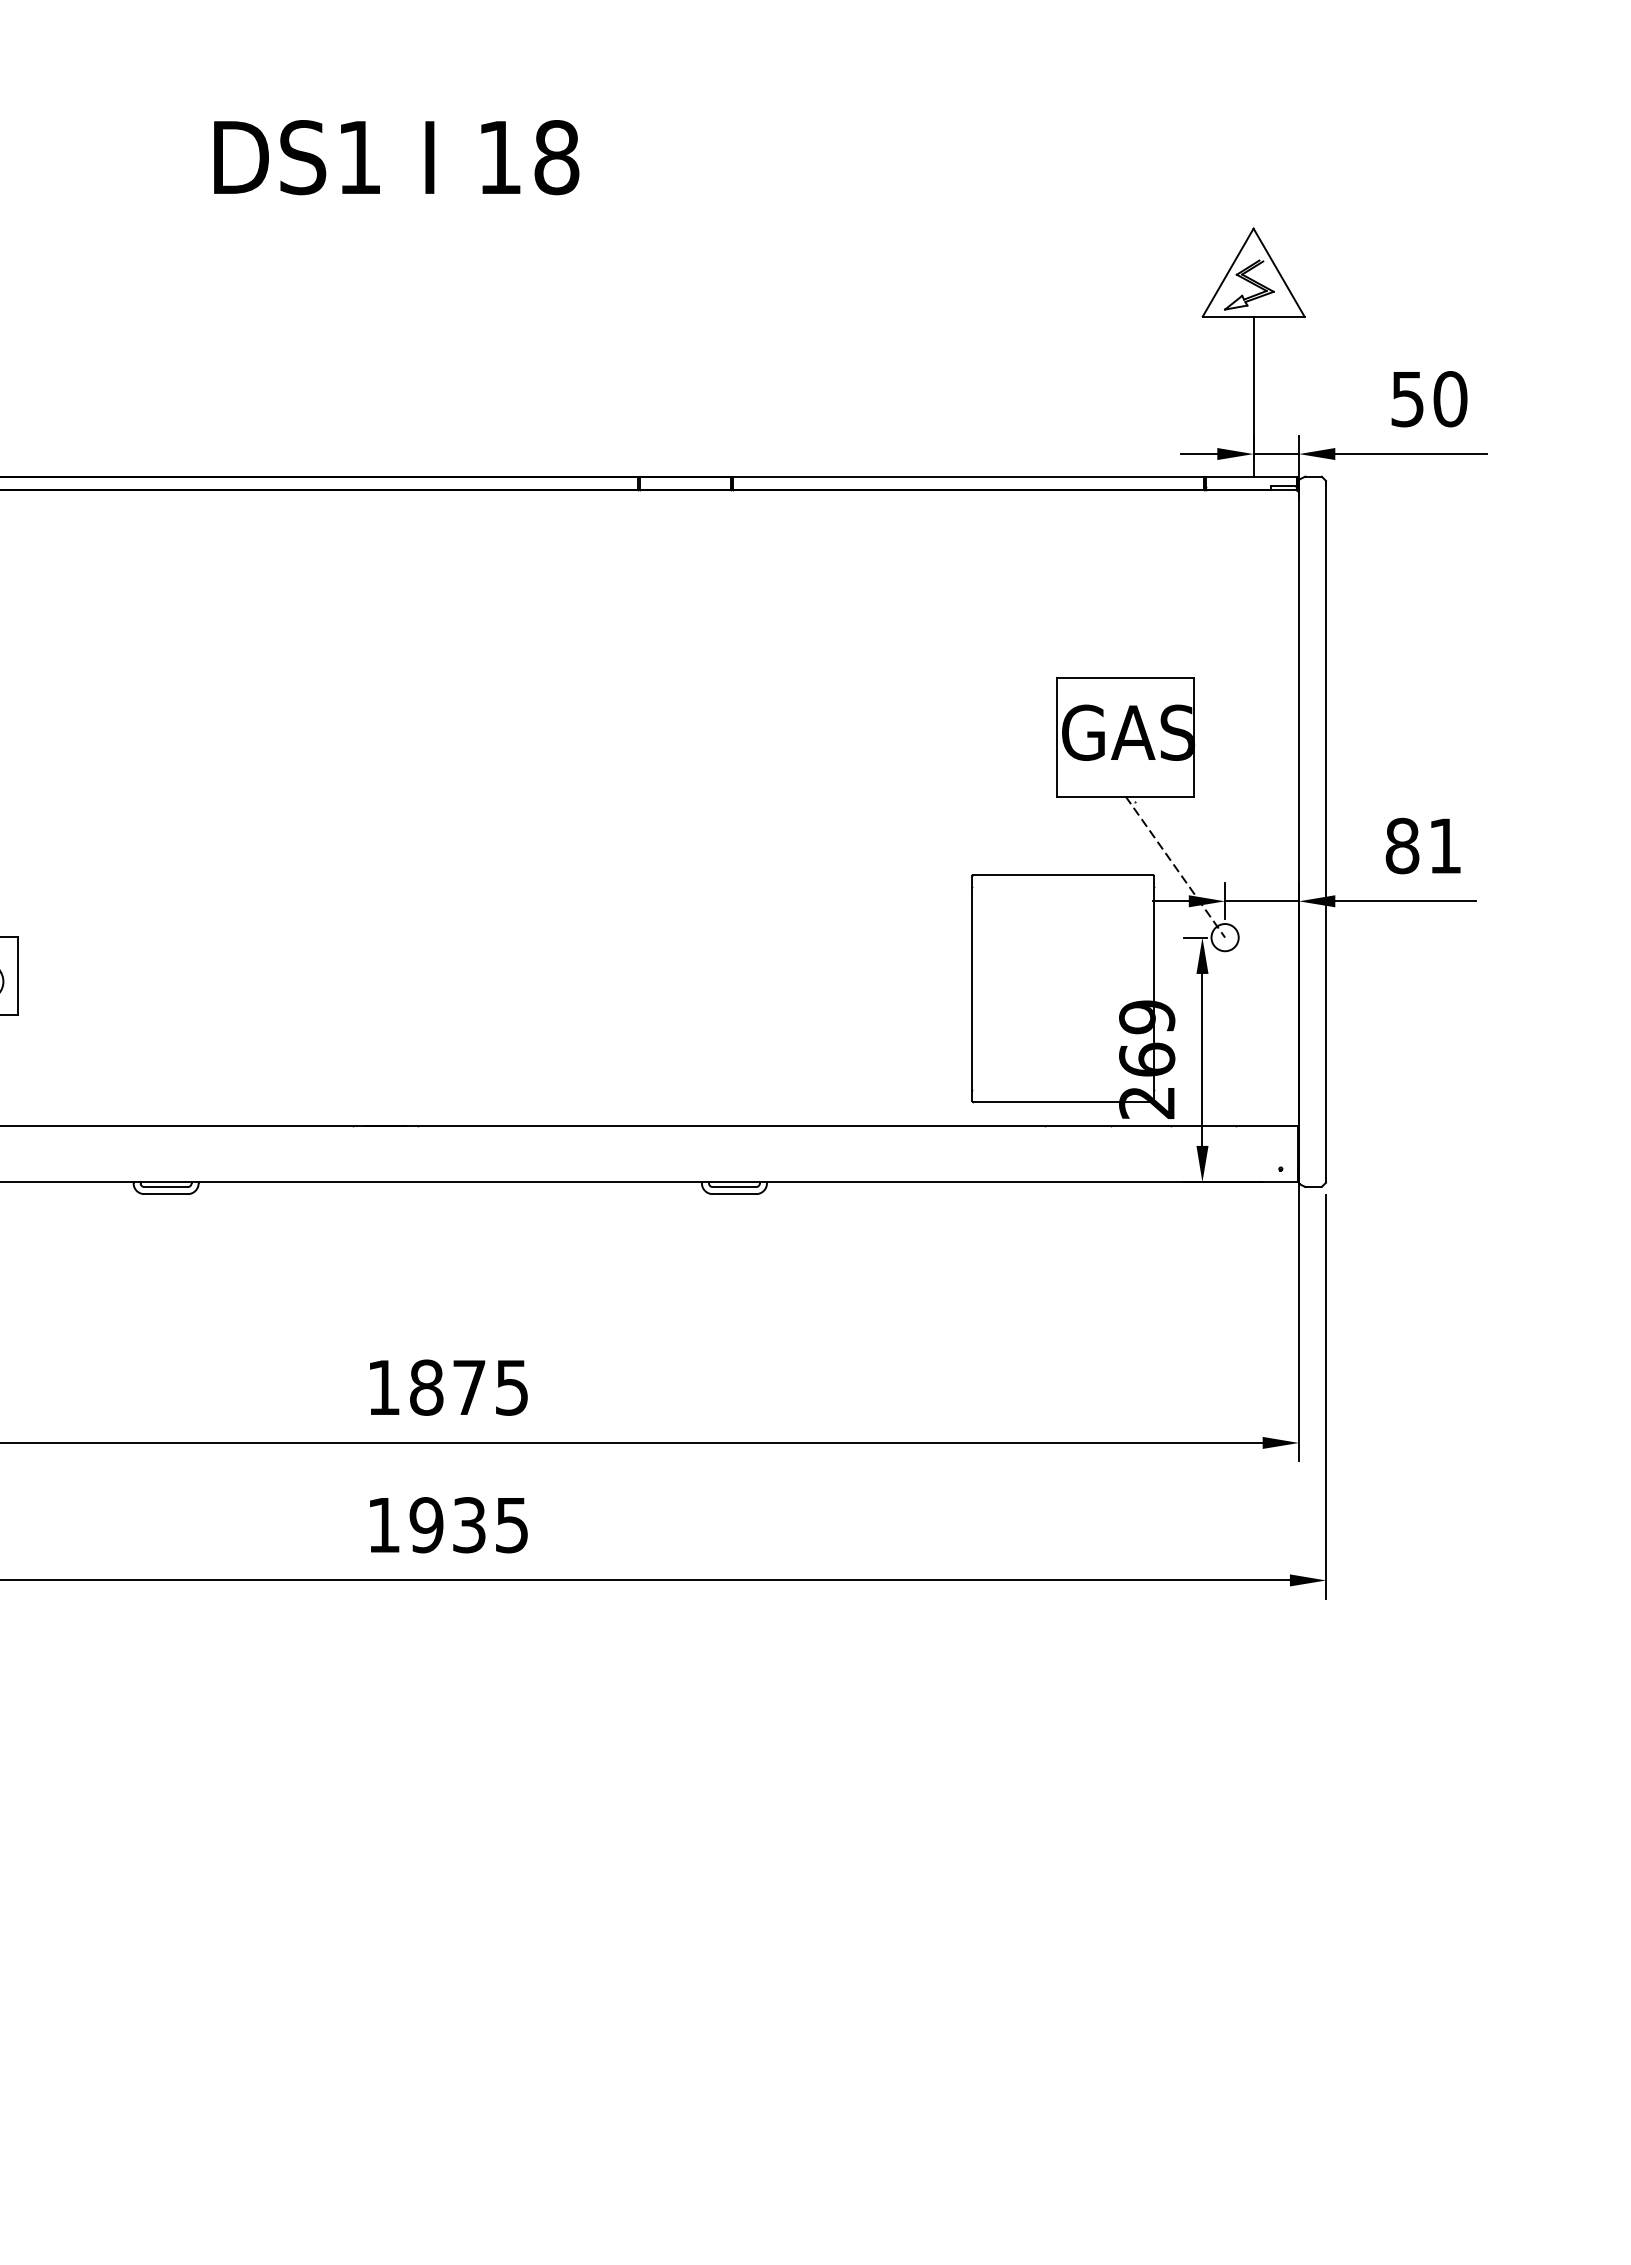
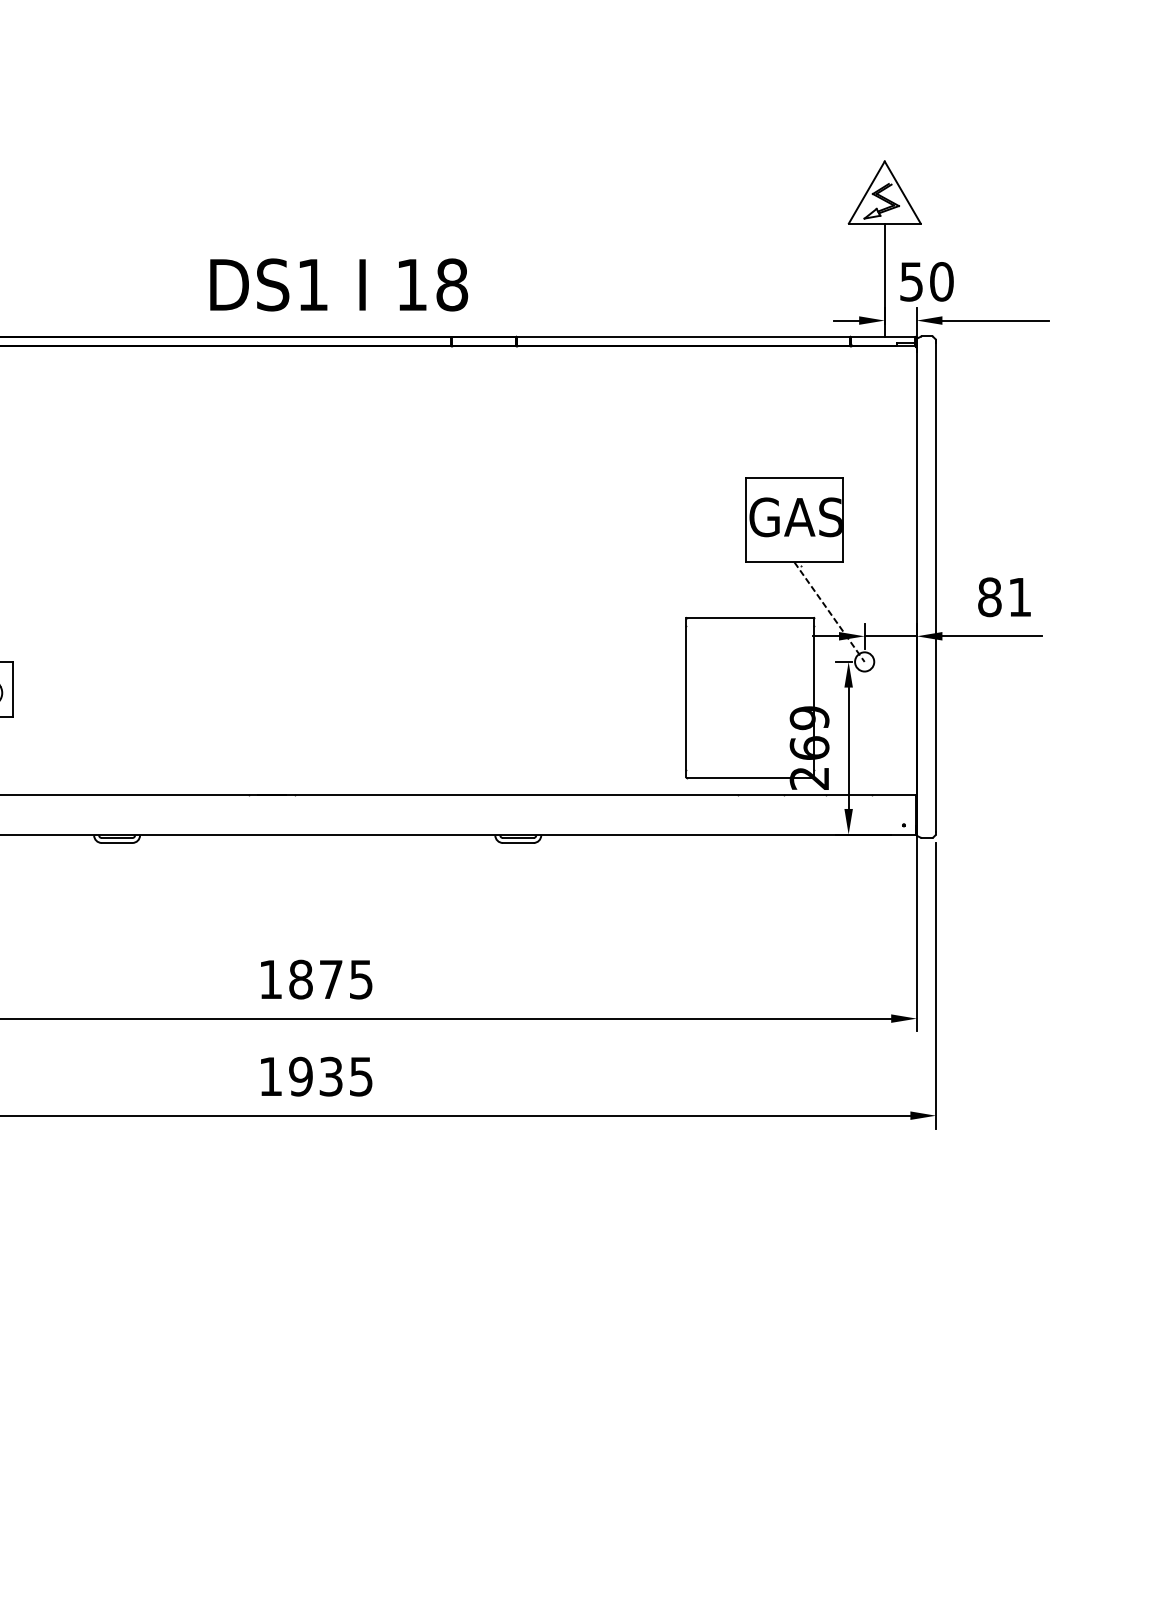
text: (396, 157) -> (339, 284), moved
text: (1429, 399) -> (927, 282), moved
line: (1276, 454) -> (900, 320), removed

